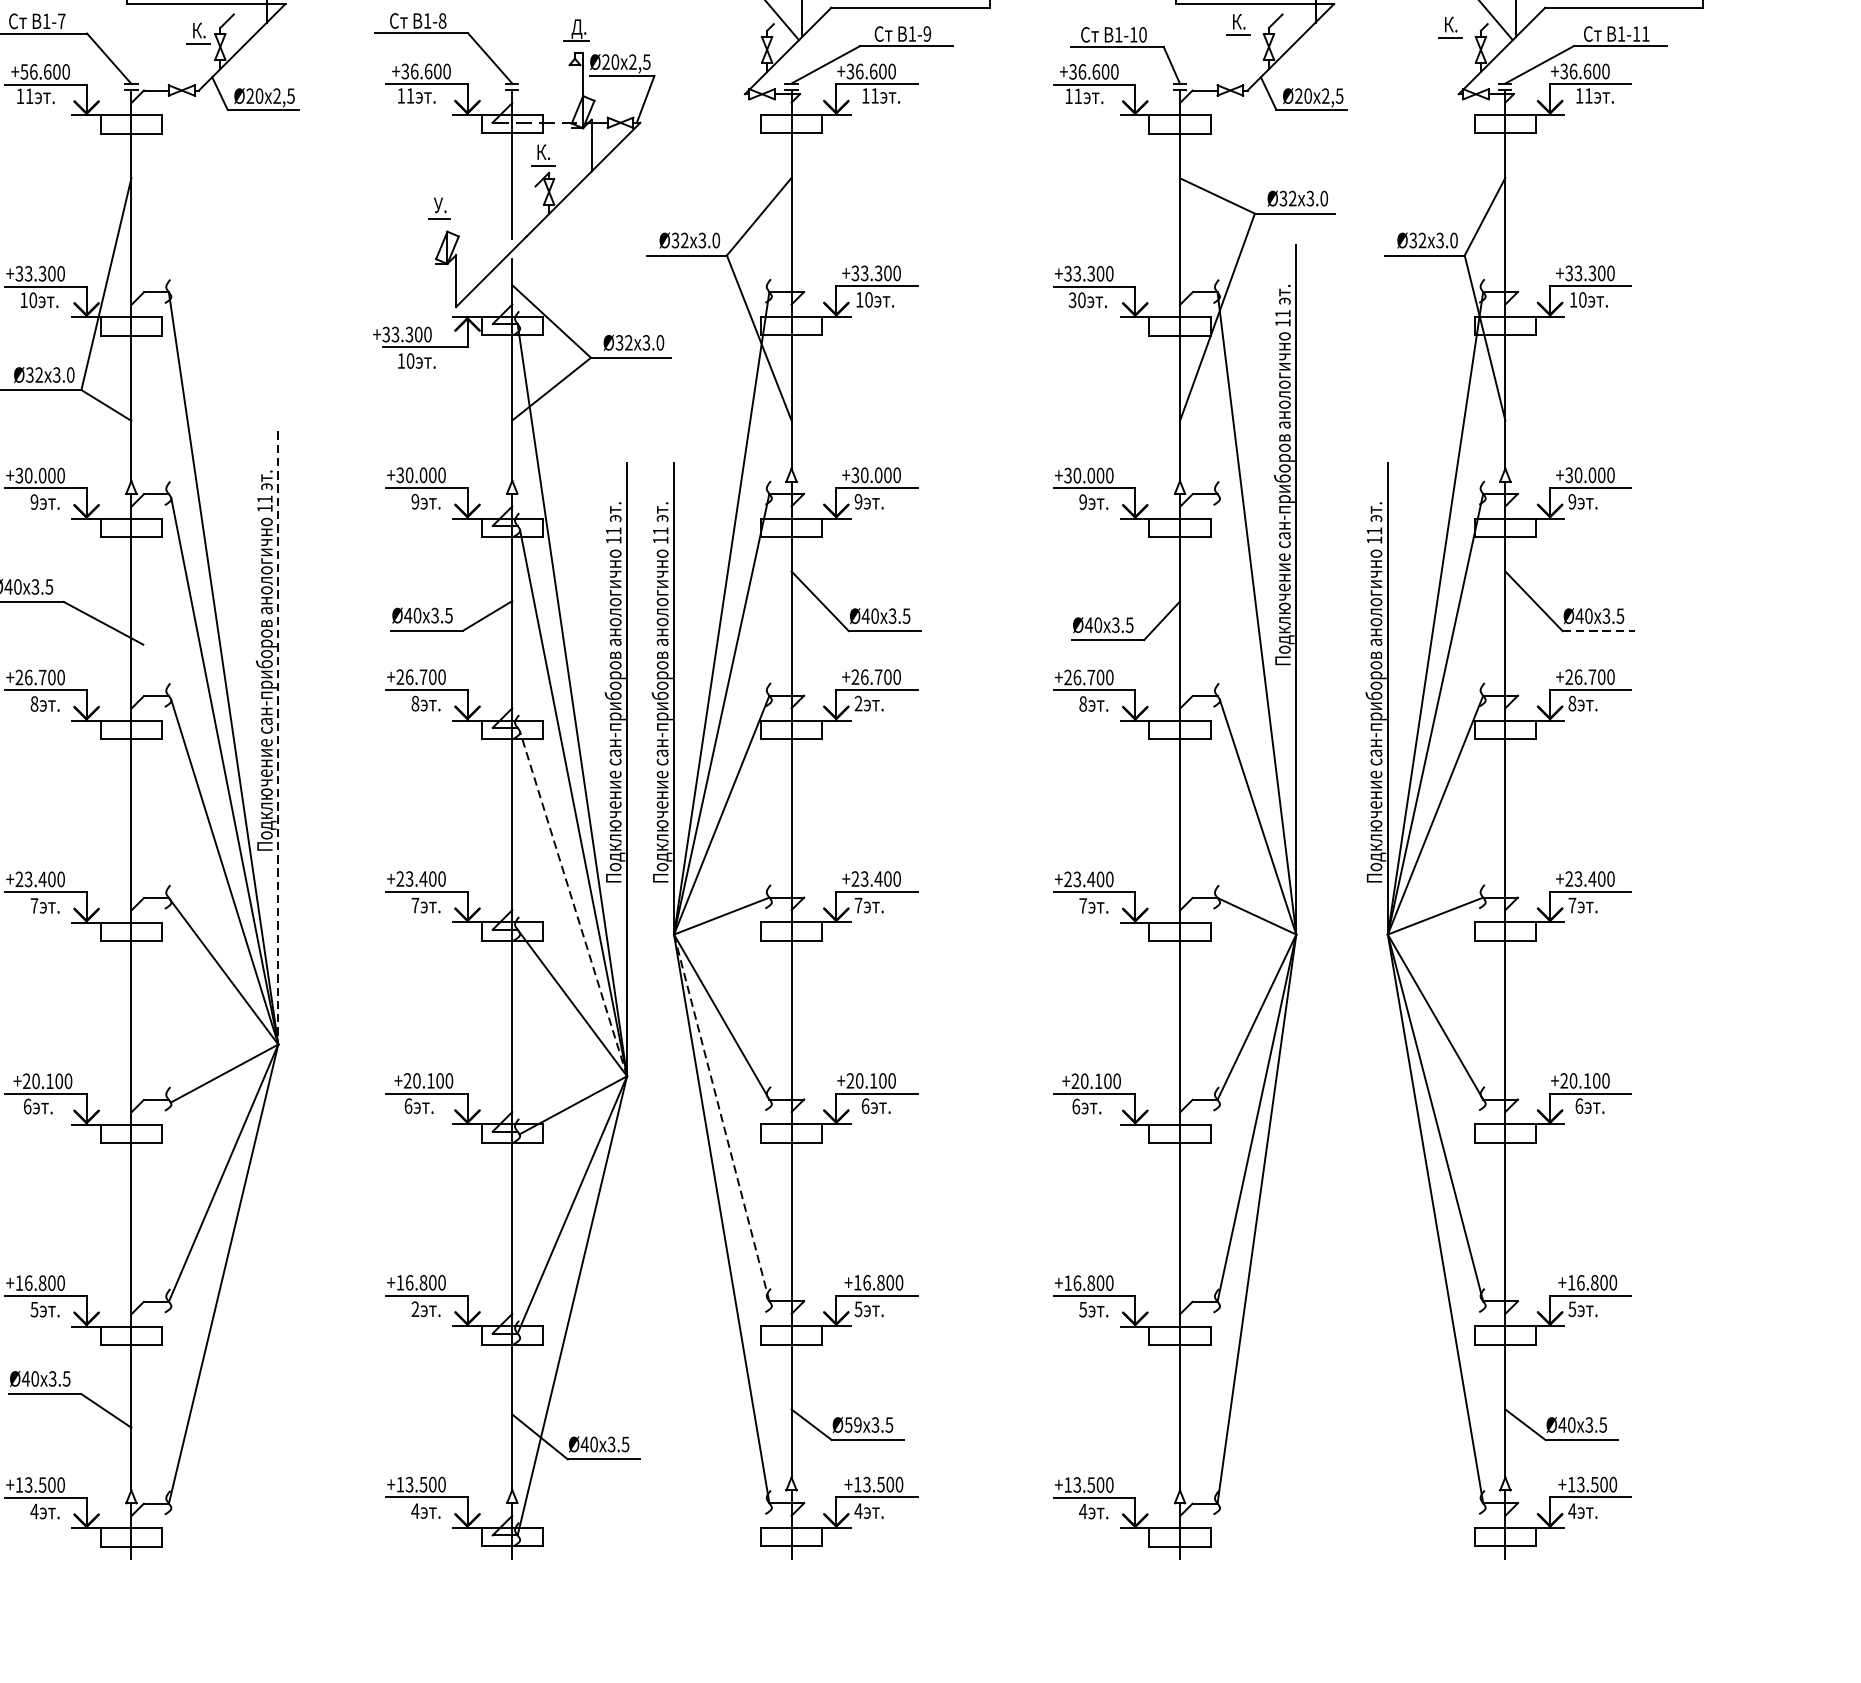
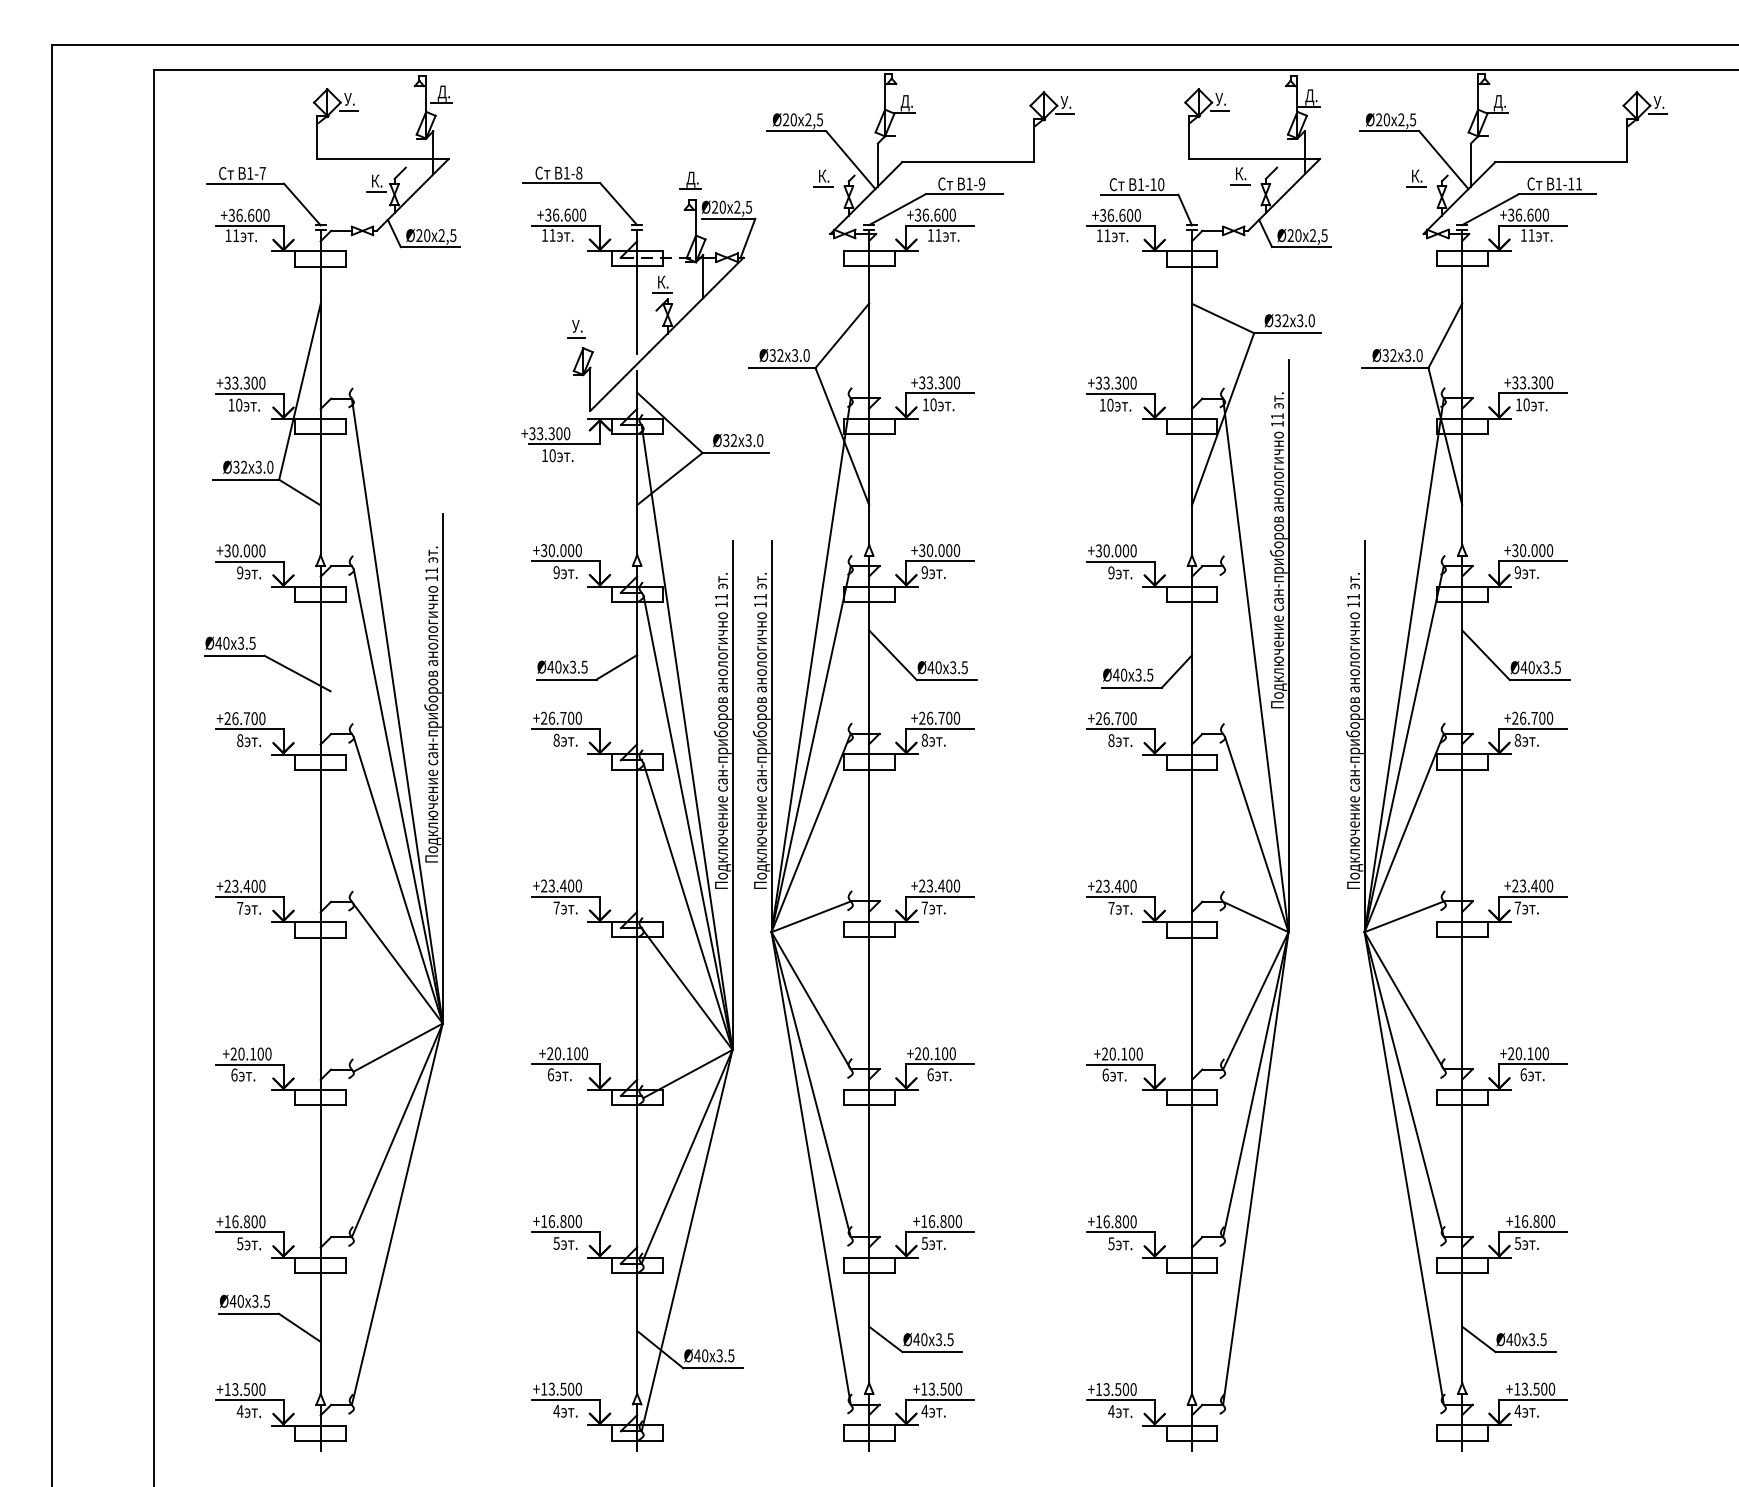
part: (736, 27) -> (823, 178), added
text: (24, 71) -> (231, 215), +56.600 -> +36.600
text: (1072, 299) -> (1102, 404), 30 -> 10
line: (1598, 631) -> (1539, 680), dashed -> solid
text: (858, 703) -> (924, 740), 2 -> 8
line: (277, 737) -> (442, 768), dashed -> solid
line: (574, 903) -> (688, 906), dashed -> solid
line: (722, 1119) -> (811, 1085), dashed -> solid
text: (415, 1309) -> (556, 1243), 2 -> 5
text: (853, 1424) -> (920, 1339), Ø59 -> Ø40

